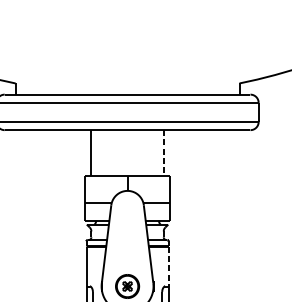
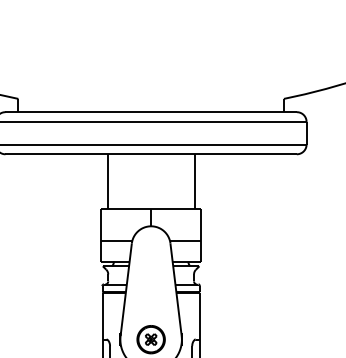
line: (164, 153) -> (194, 181), dashed -> solid
line: (168, 266) -> (199, 316), dashed -> solid

